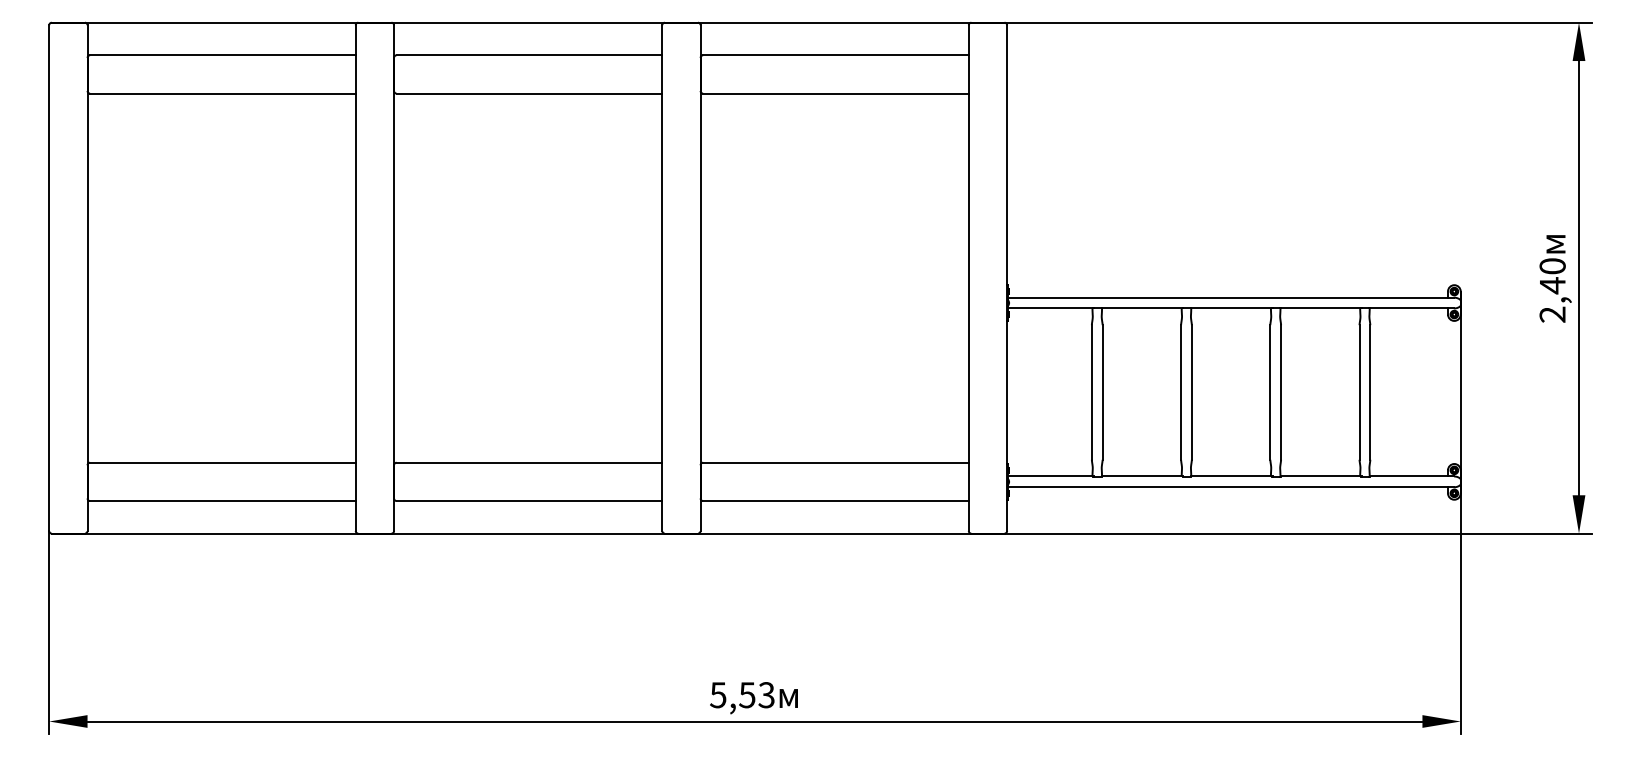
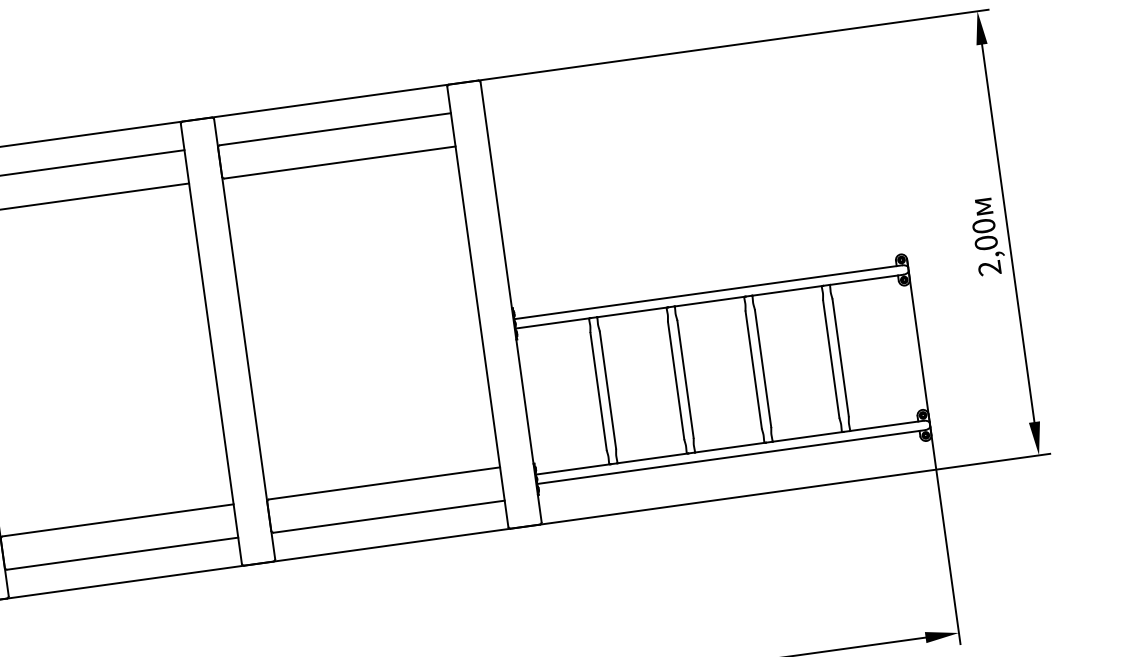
text: (1552, 285) -> (986, 242), 2,40 -> 2,00

